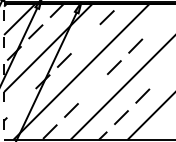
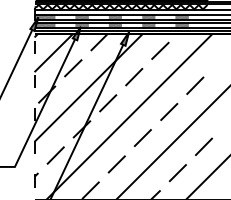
line: (85, 38) -> (134, 76), added
line: (92, 88) -> (142, 137), added
line: (21, 103) -> (55, 155), added

